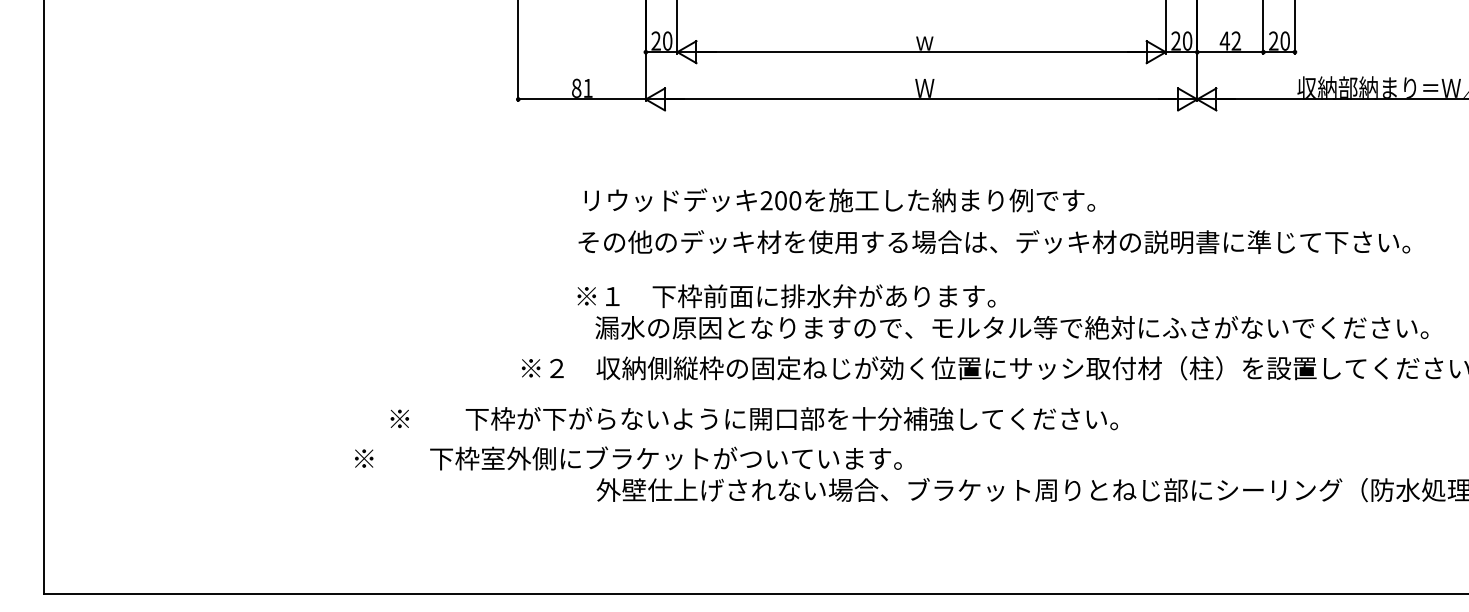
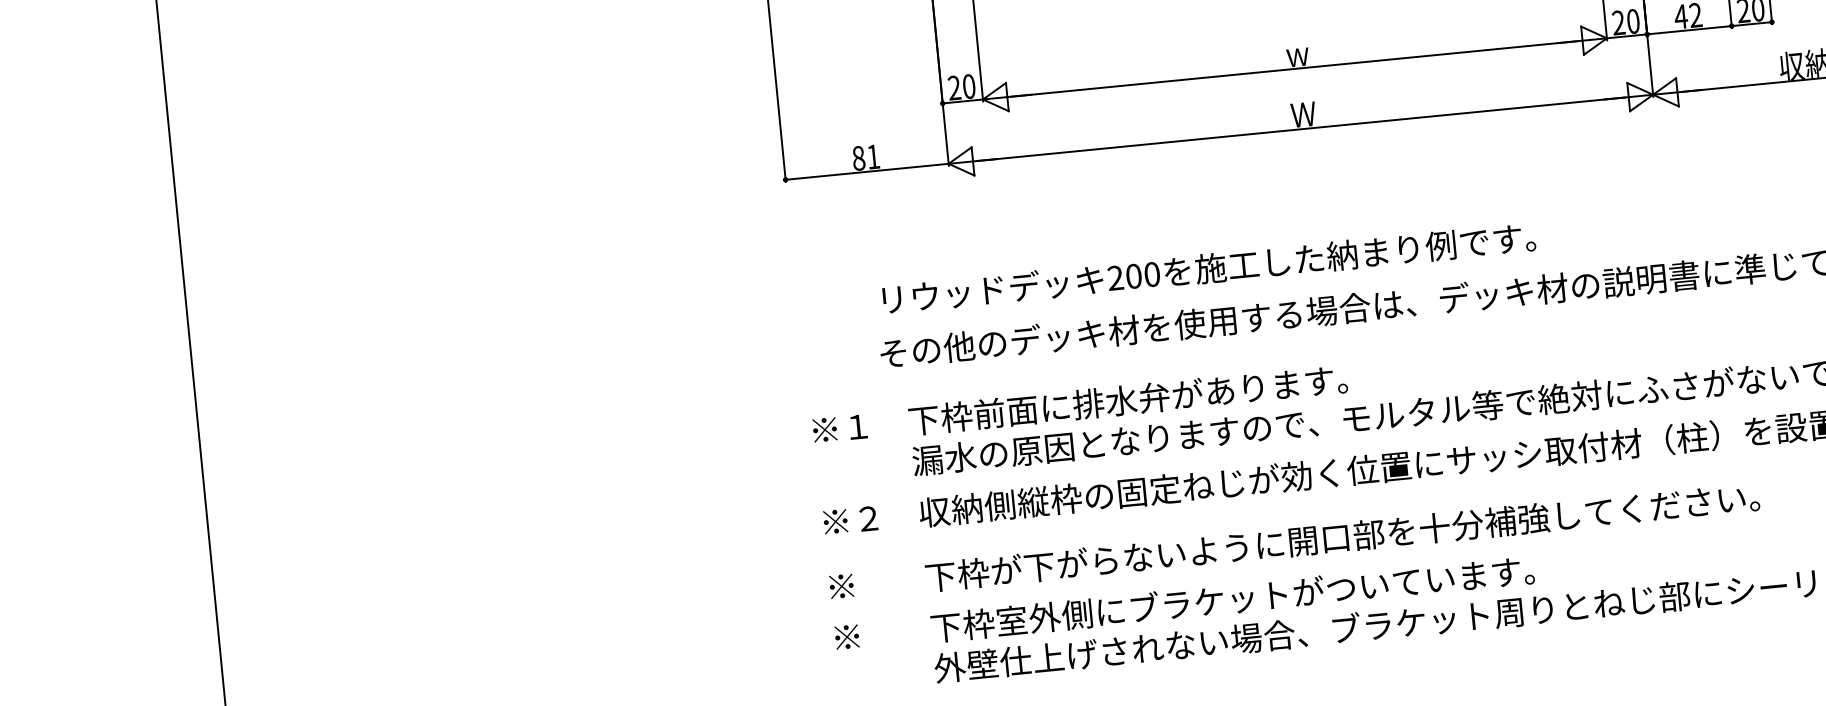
text: (786, 296) -> (1080, 405), moved
text: (753, 418) -> (1293, 541), moved
text: (628, 458) -> (1184, 603), moved

